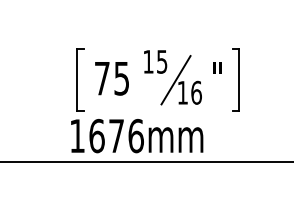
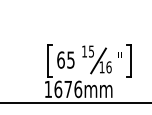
text: (101, 77) -> (60, 59), 75 -> 65

